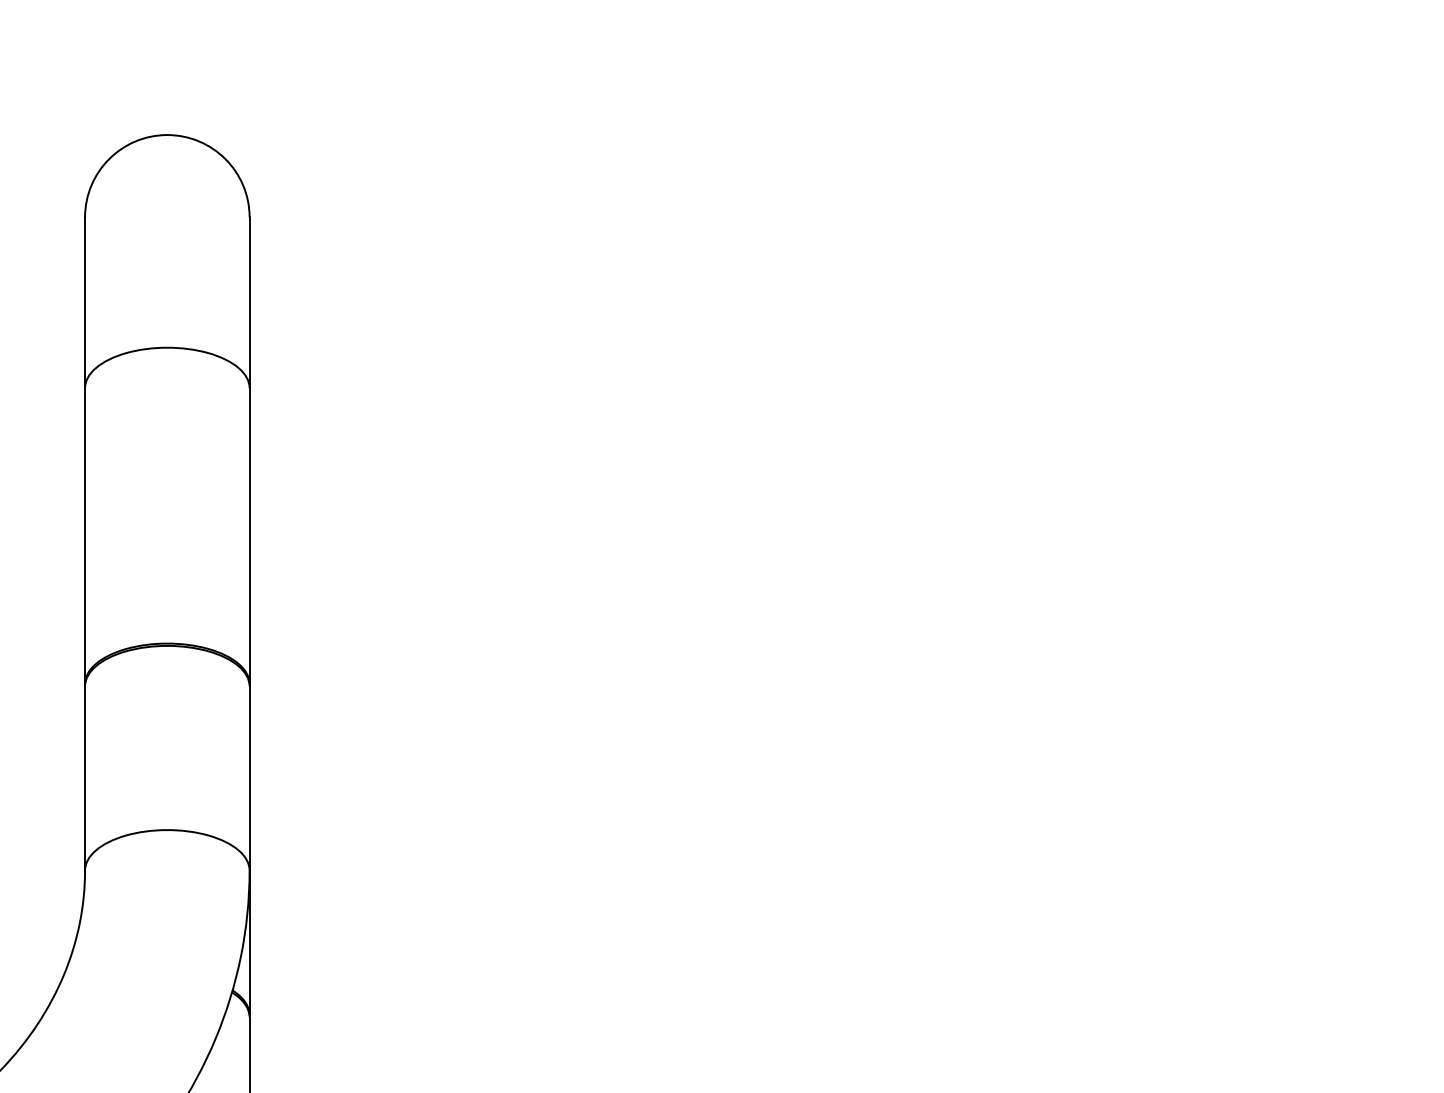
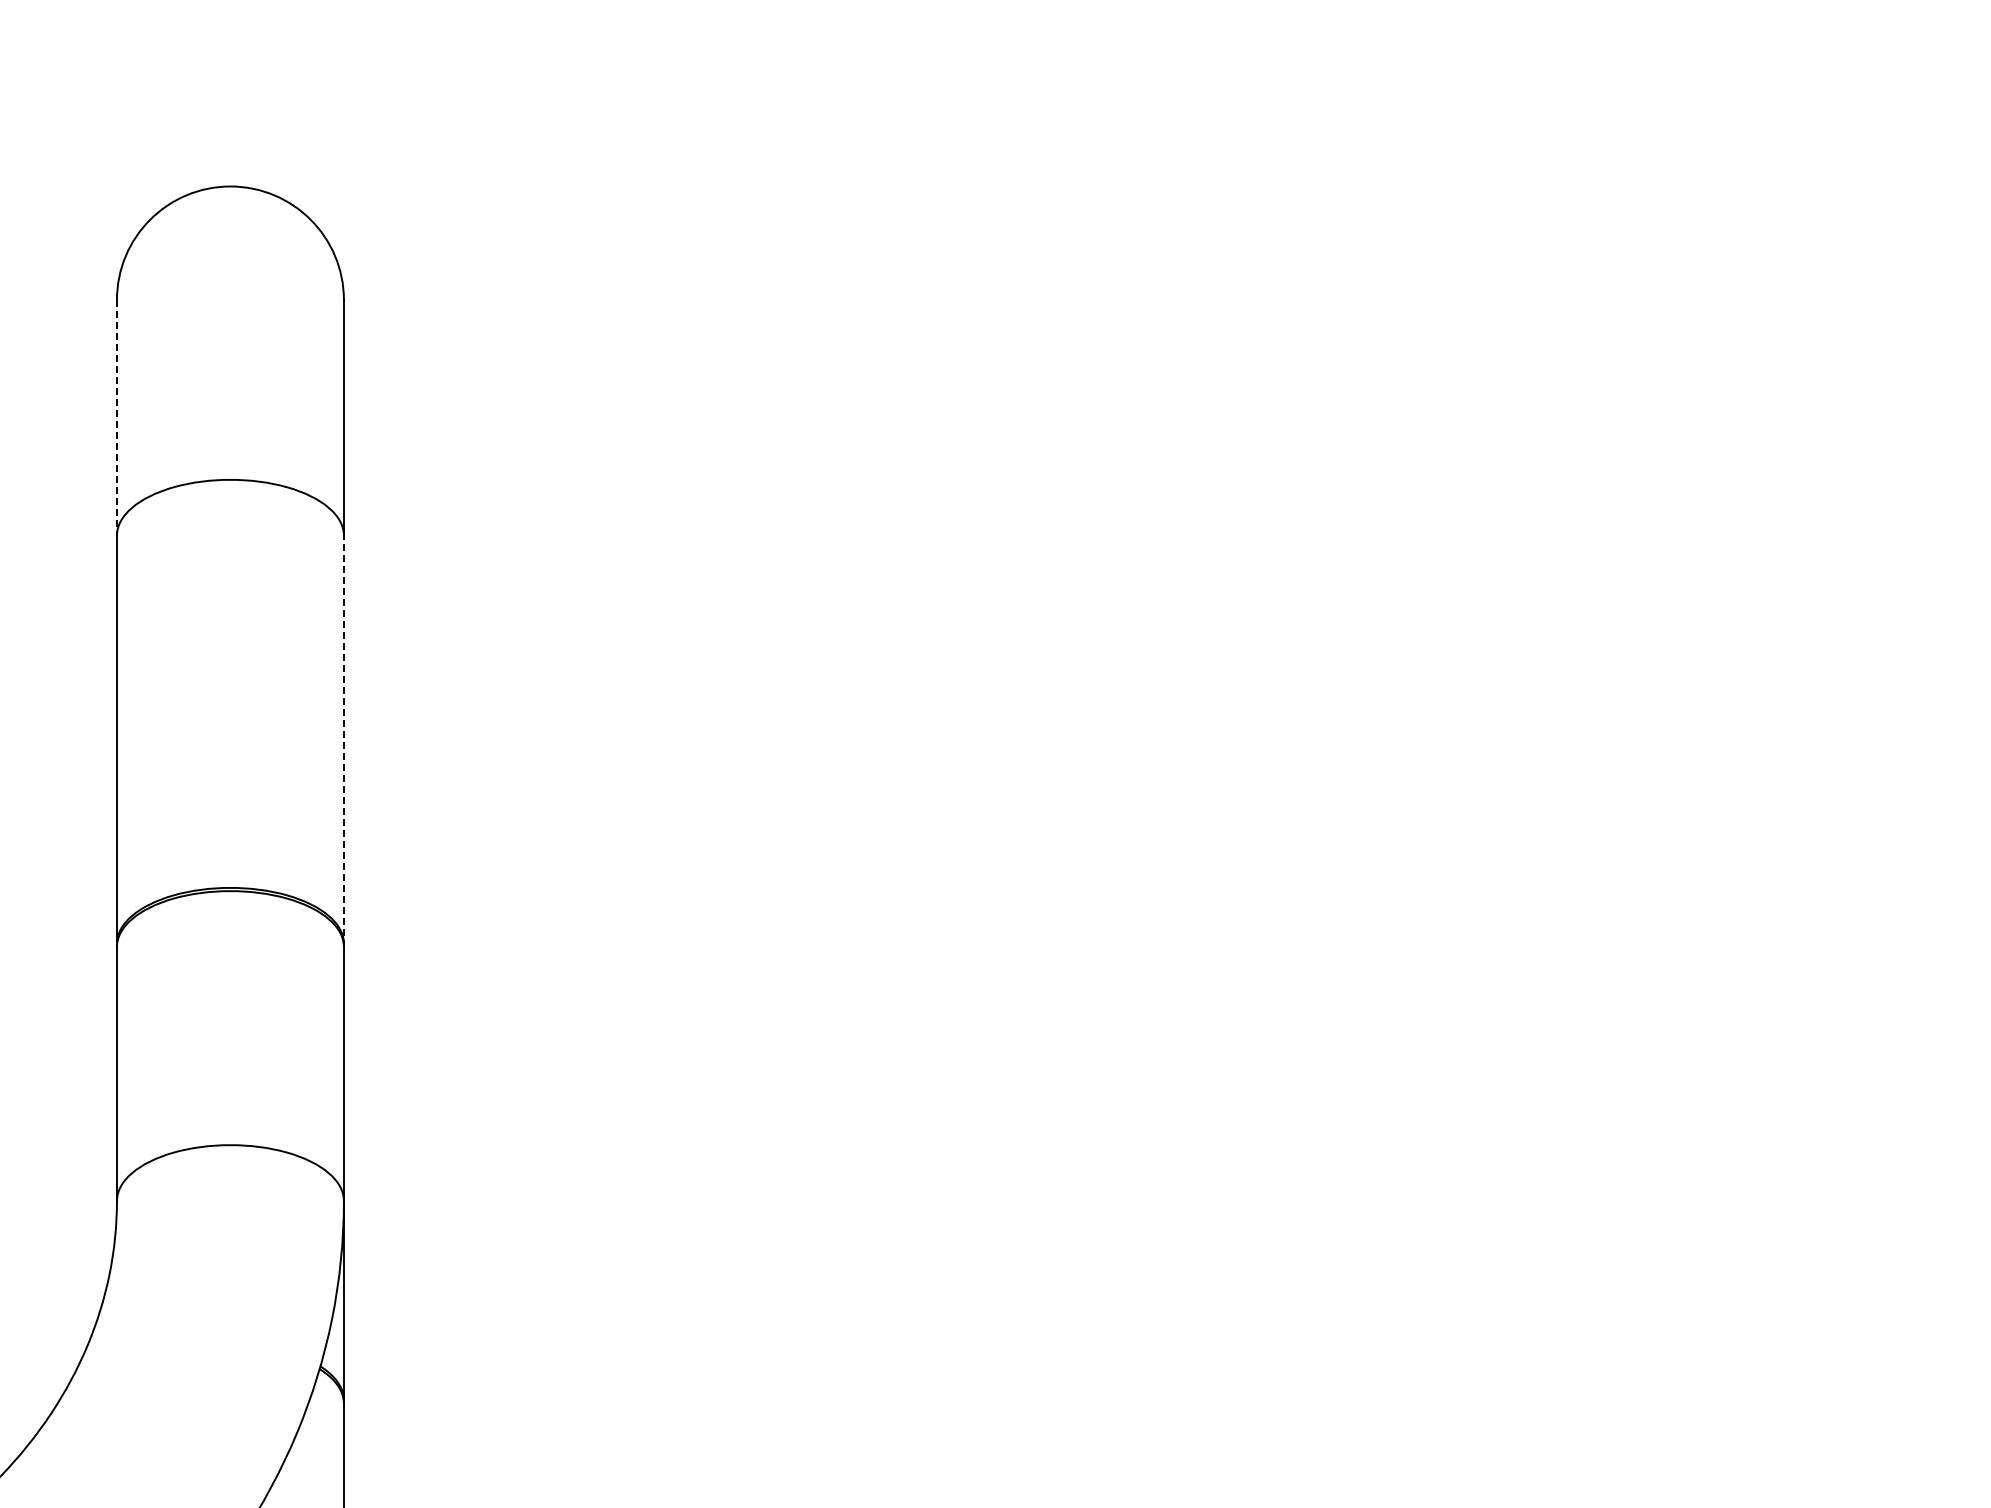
line: (84, 302) -> (116, 417), solid -> dashed
line: (249, 537) -> (343, 741), solid -> dashed

